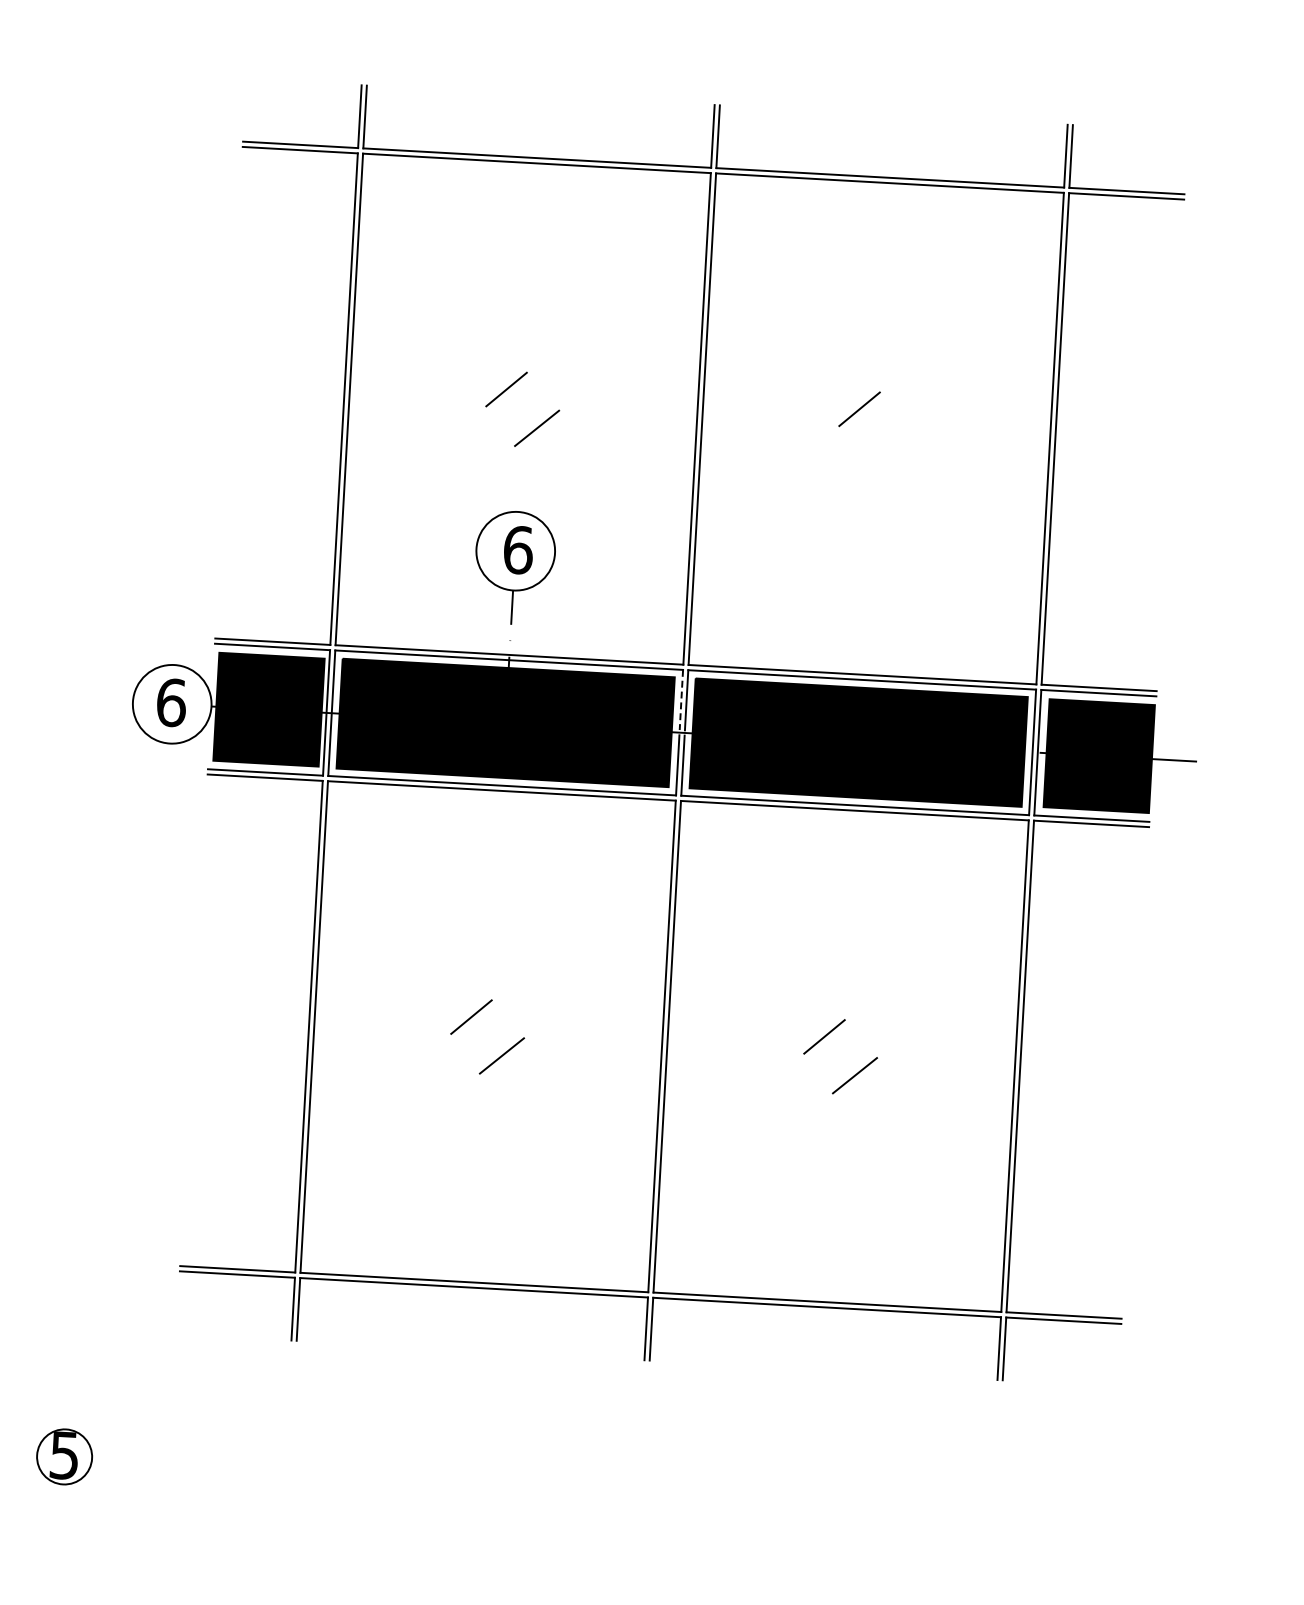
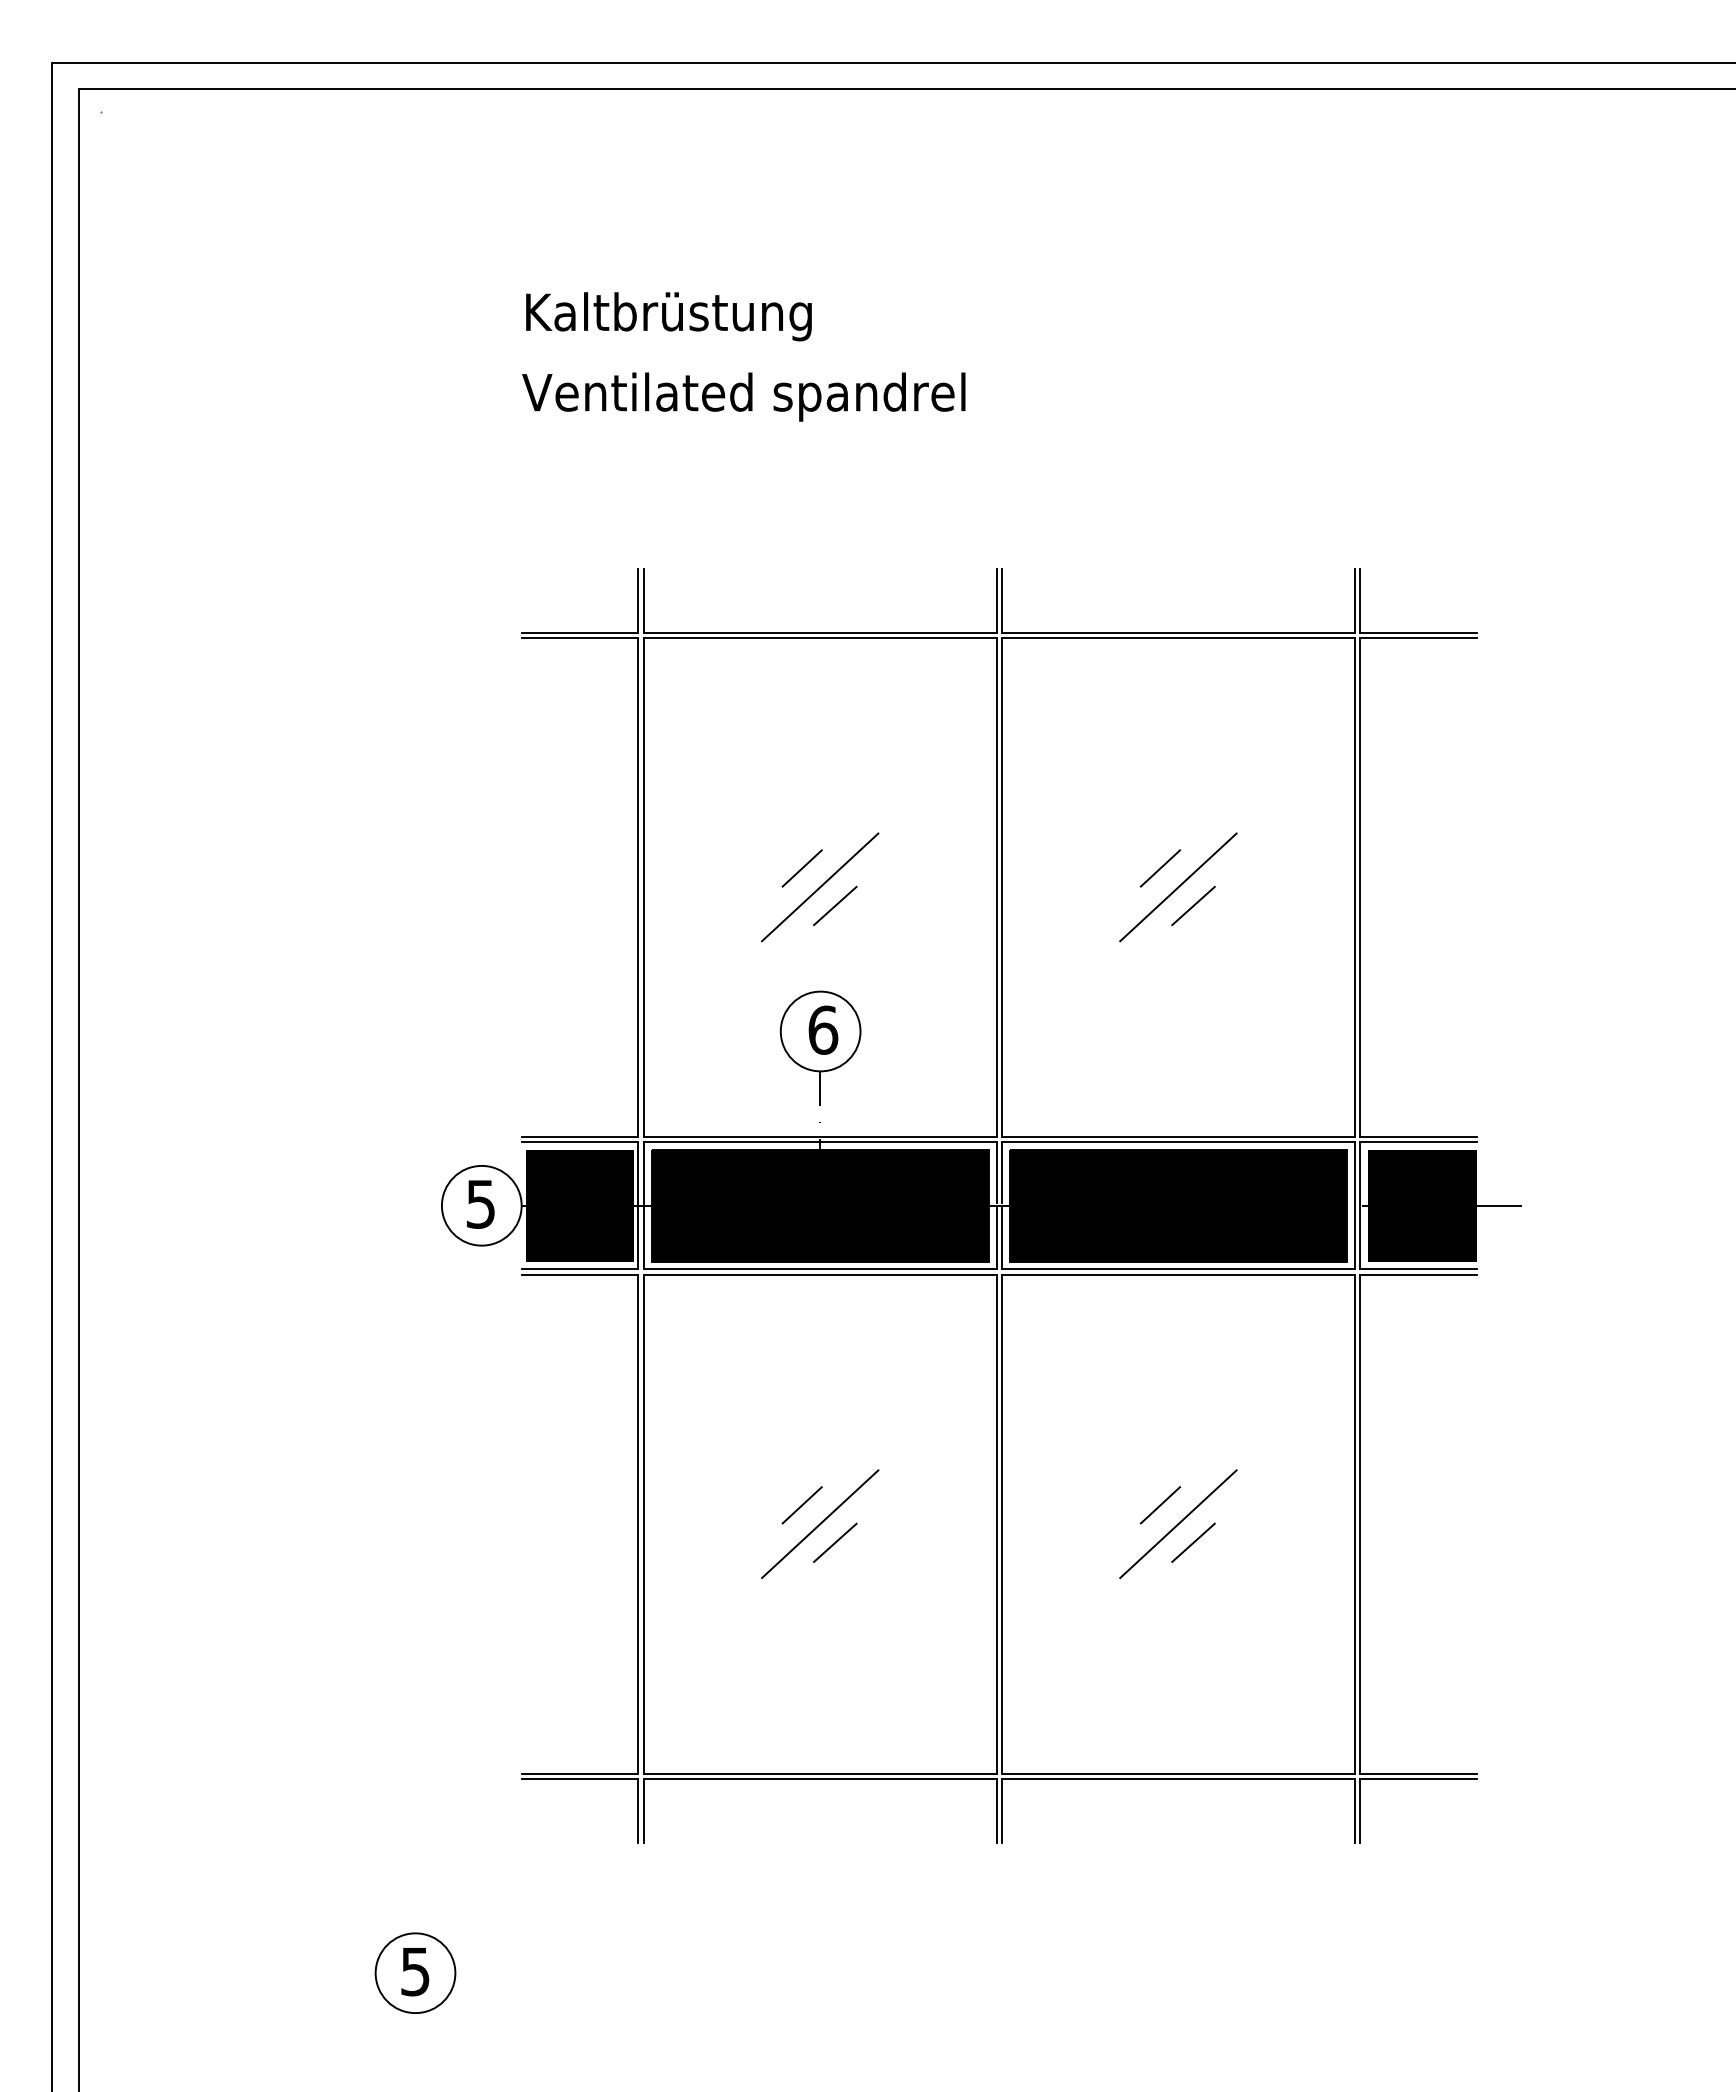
line: (523, 409) -> (820, 887), added
line: (876, 429) -> (1178, 887), added
line: (890, 447) -> (1193, 905), added
line: (681, 699) -> (996, 1172), dashed -> solid
text: (172, 702) -> (481, 1203), 6 -> 5
line: (488, 1037) -> (820, 1524), added
line: (841, 1056) -> (1178, 1524), added
circle: (64, 1457) -> (415, 1973), size x1.43

